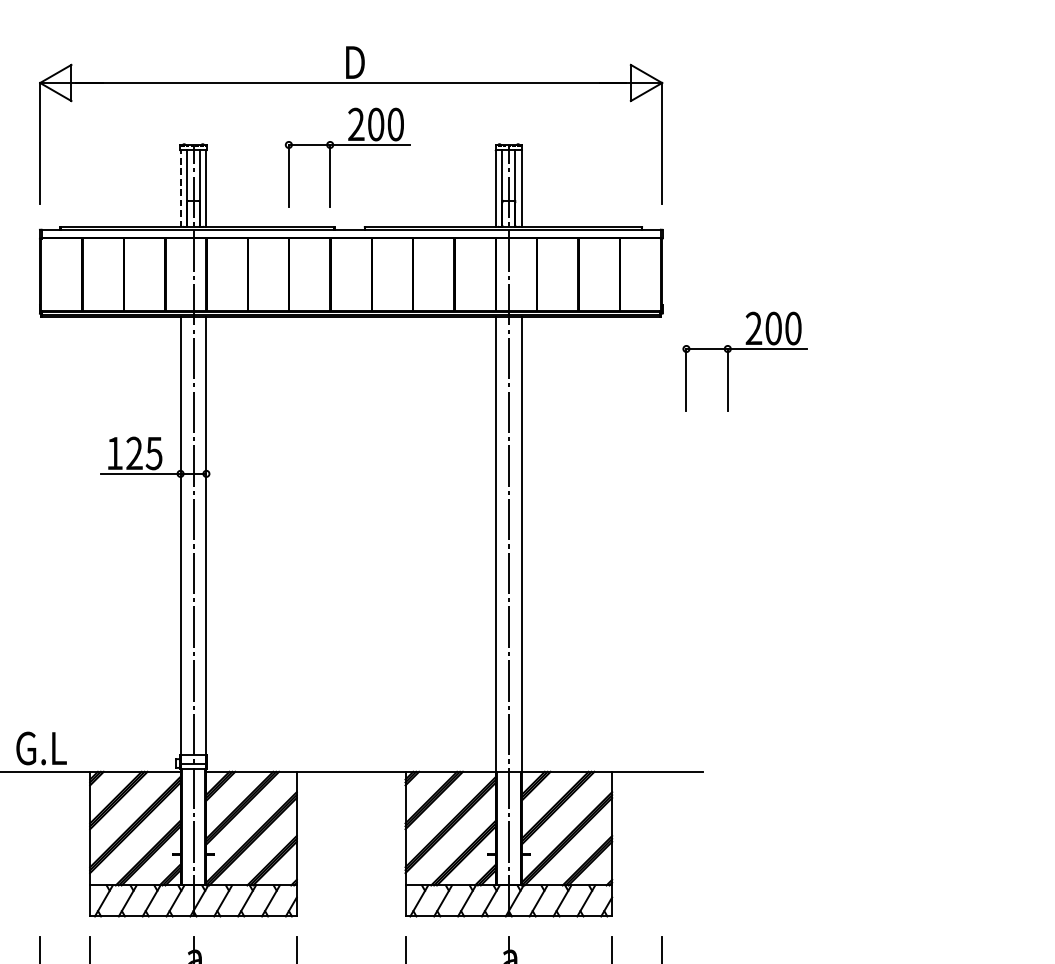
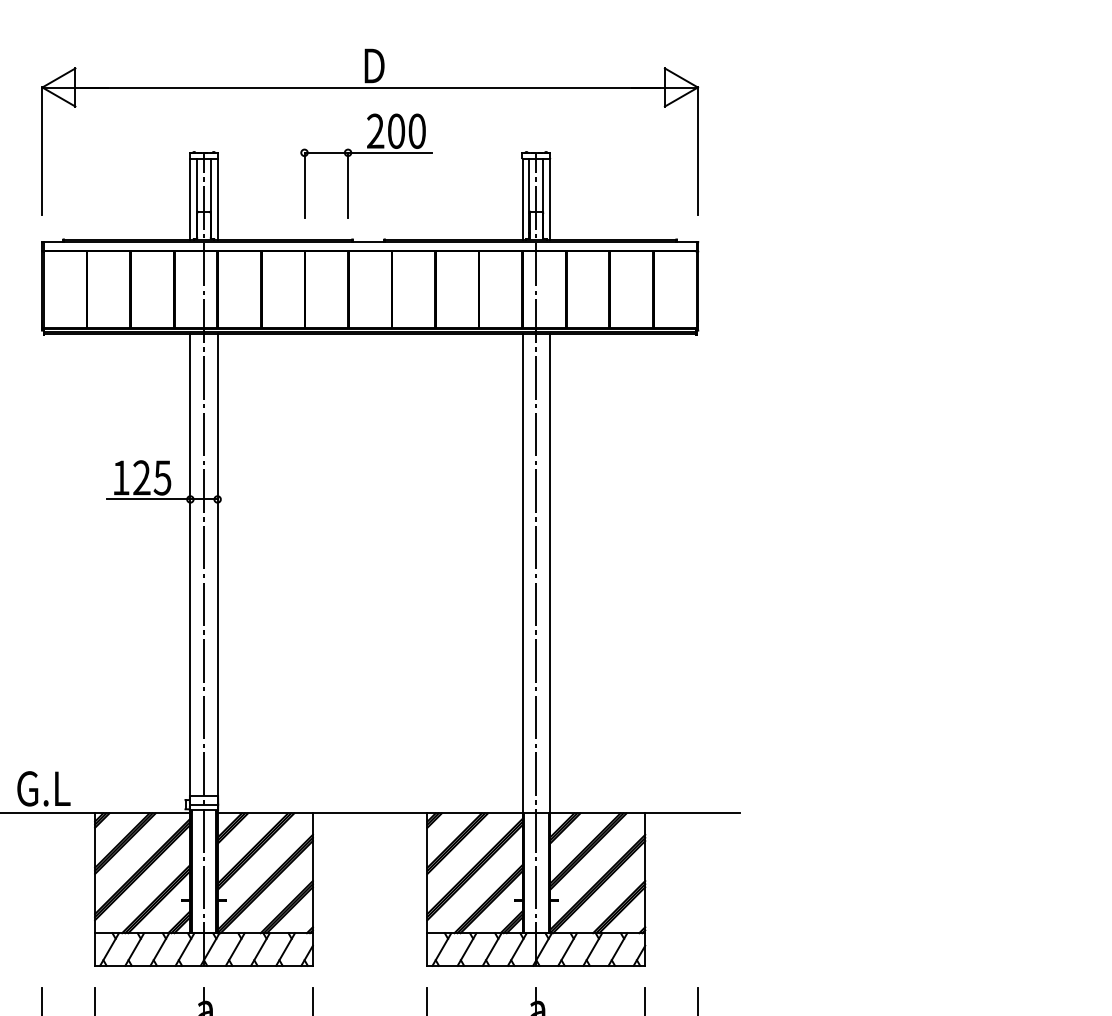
line: (180, 189) -> (190, 199), dashed -> solid
part: (745, 349) -> (785, 368), removed

